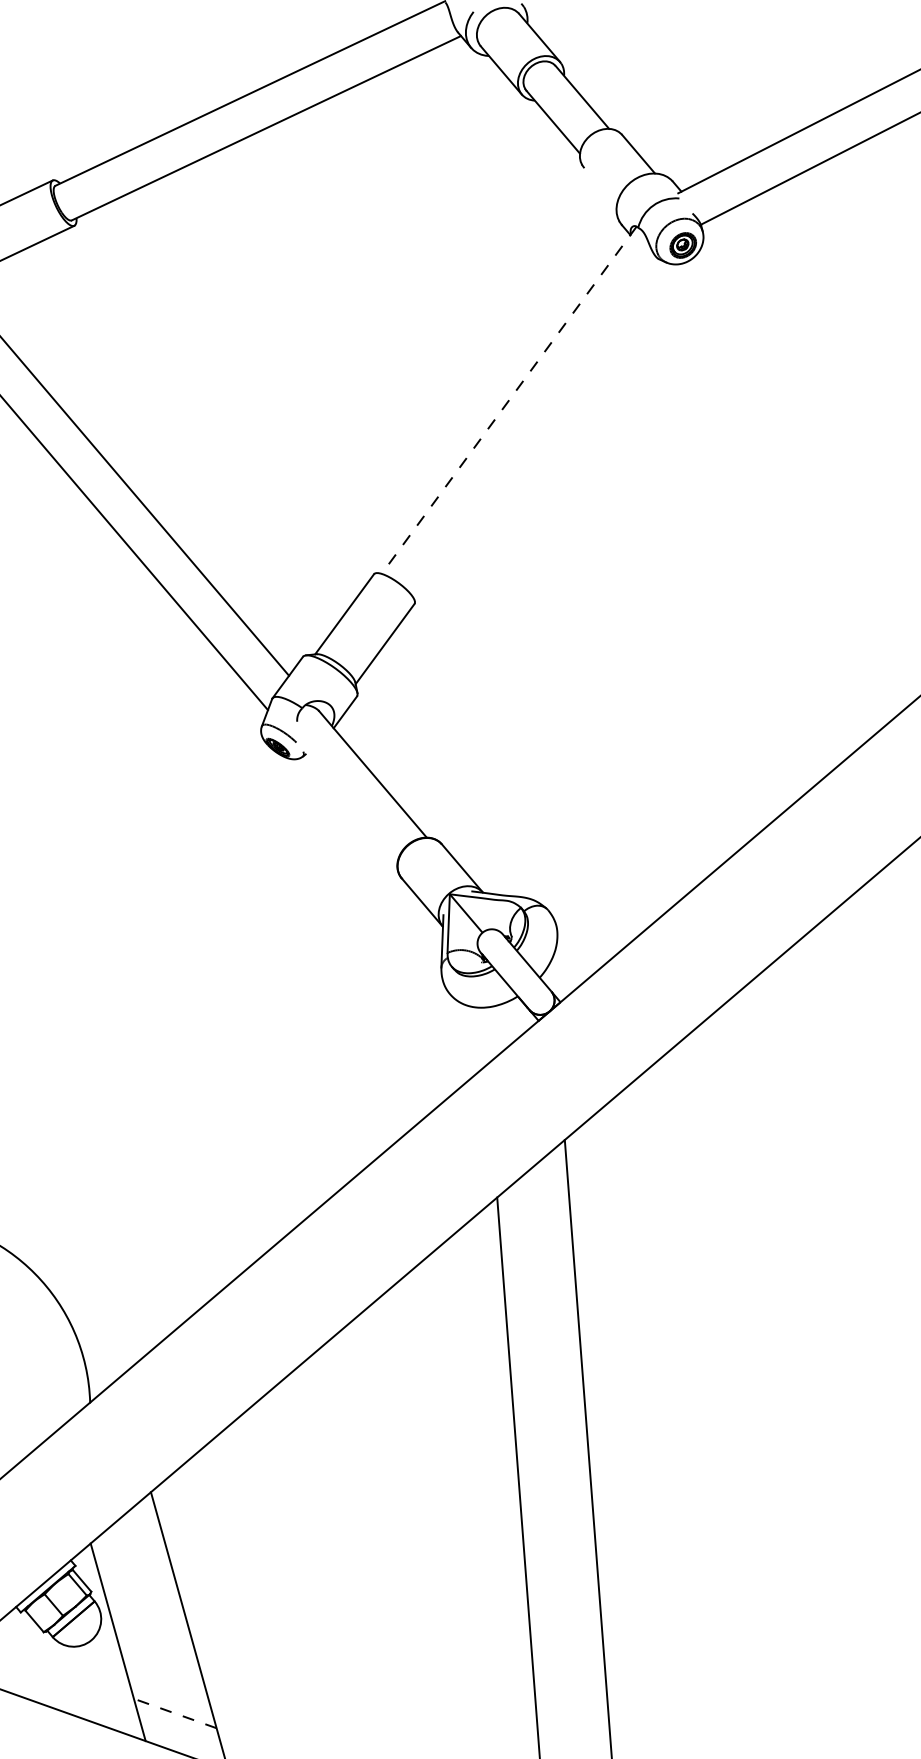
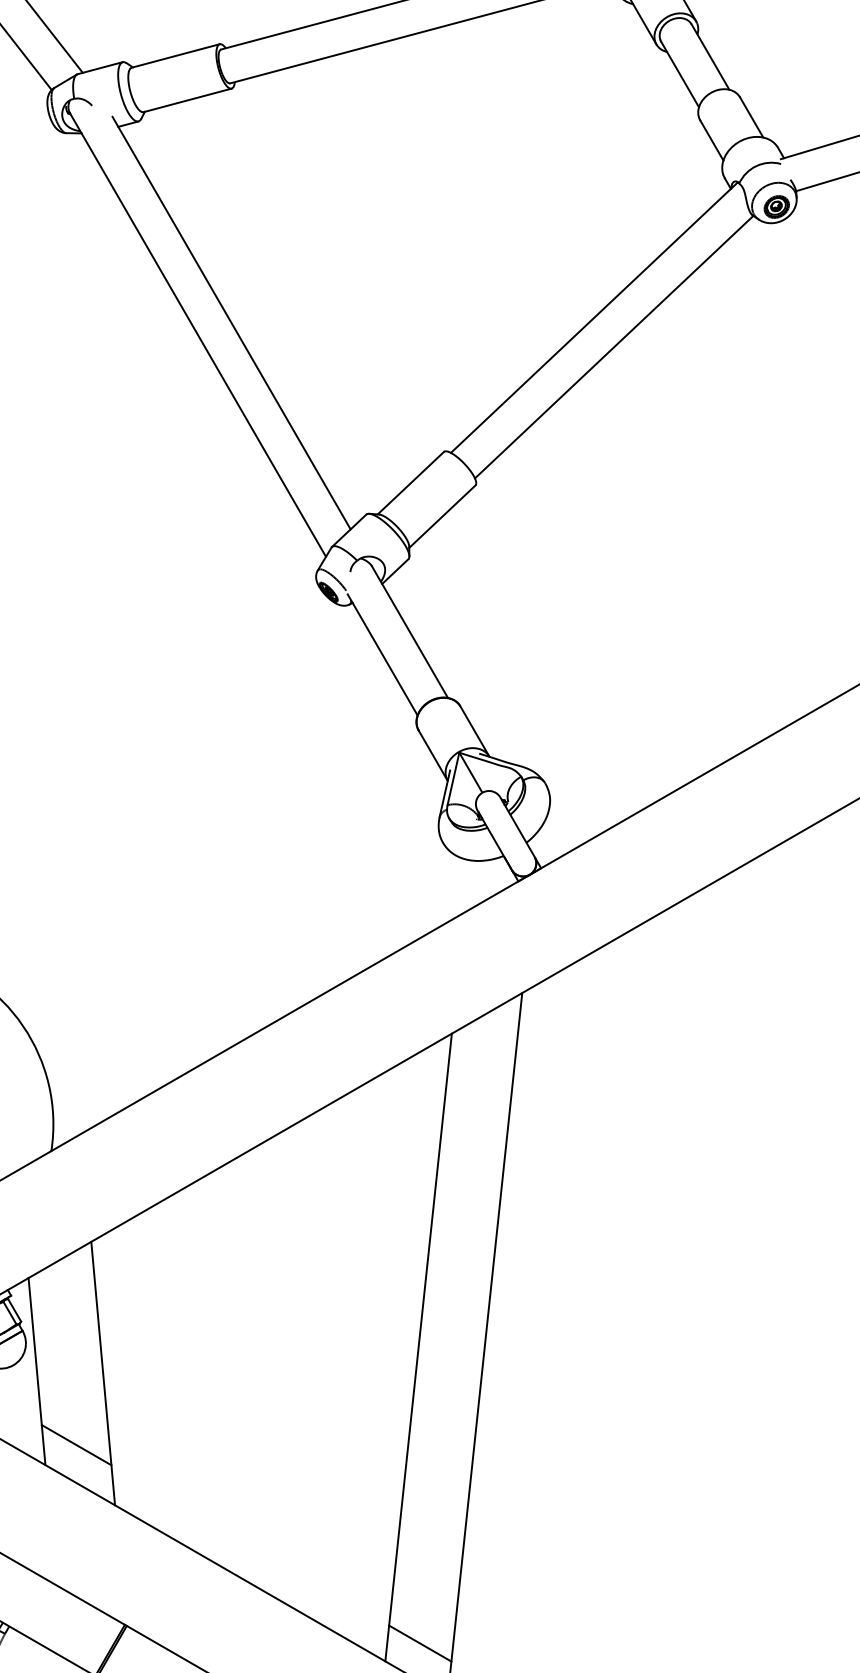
line: (600, 186) -> (711, 140), added
line: (509, 400) -> (594, 317), dashed -> solid
line: (536, 427) -> (614, 346), added
line: (347, 803) -> (382, 654), added
line: (174, 1712) -> (76, 1444), dashed -> solid

